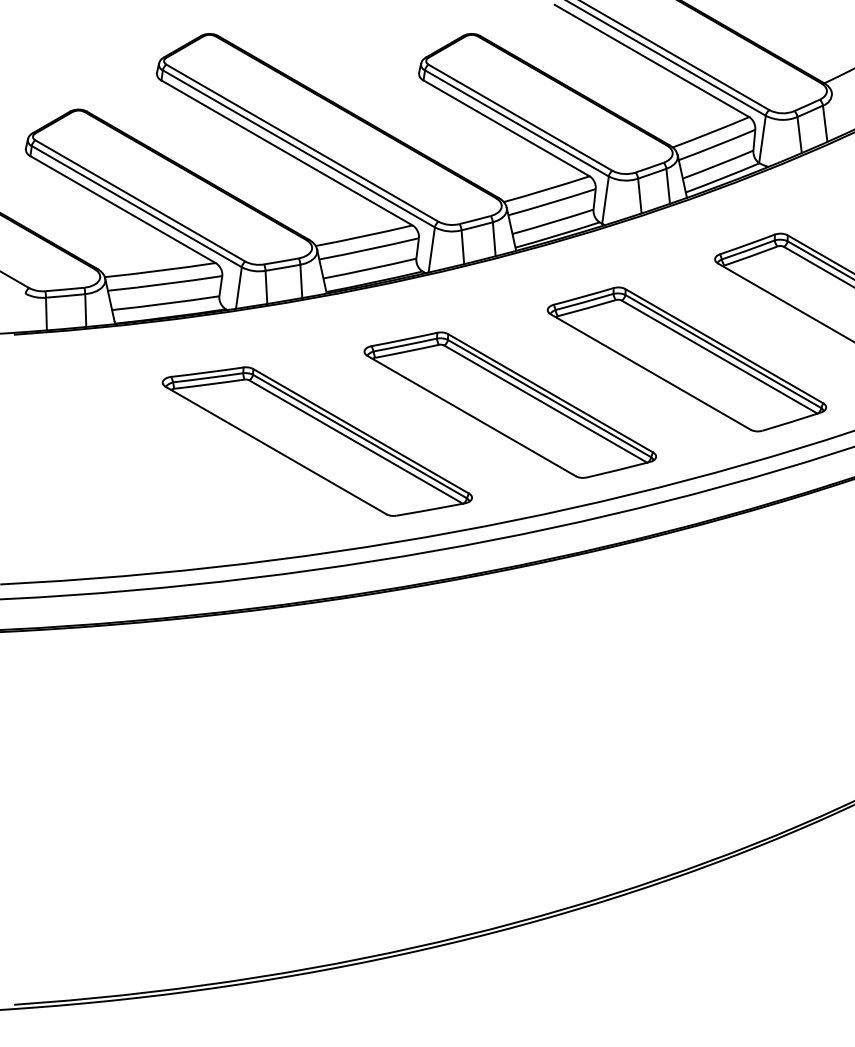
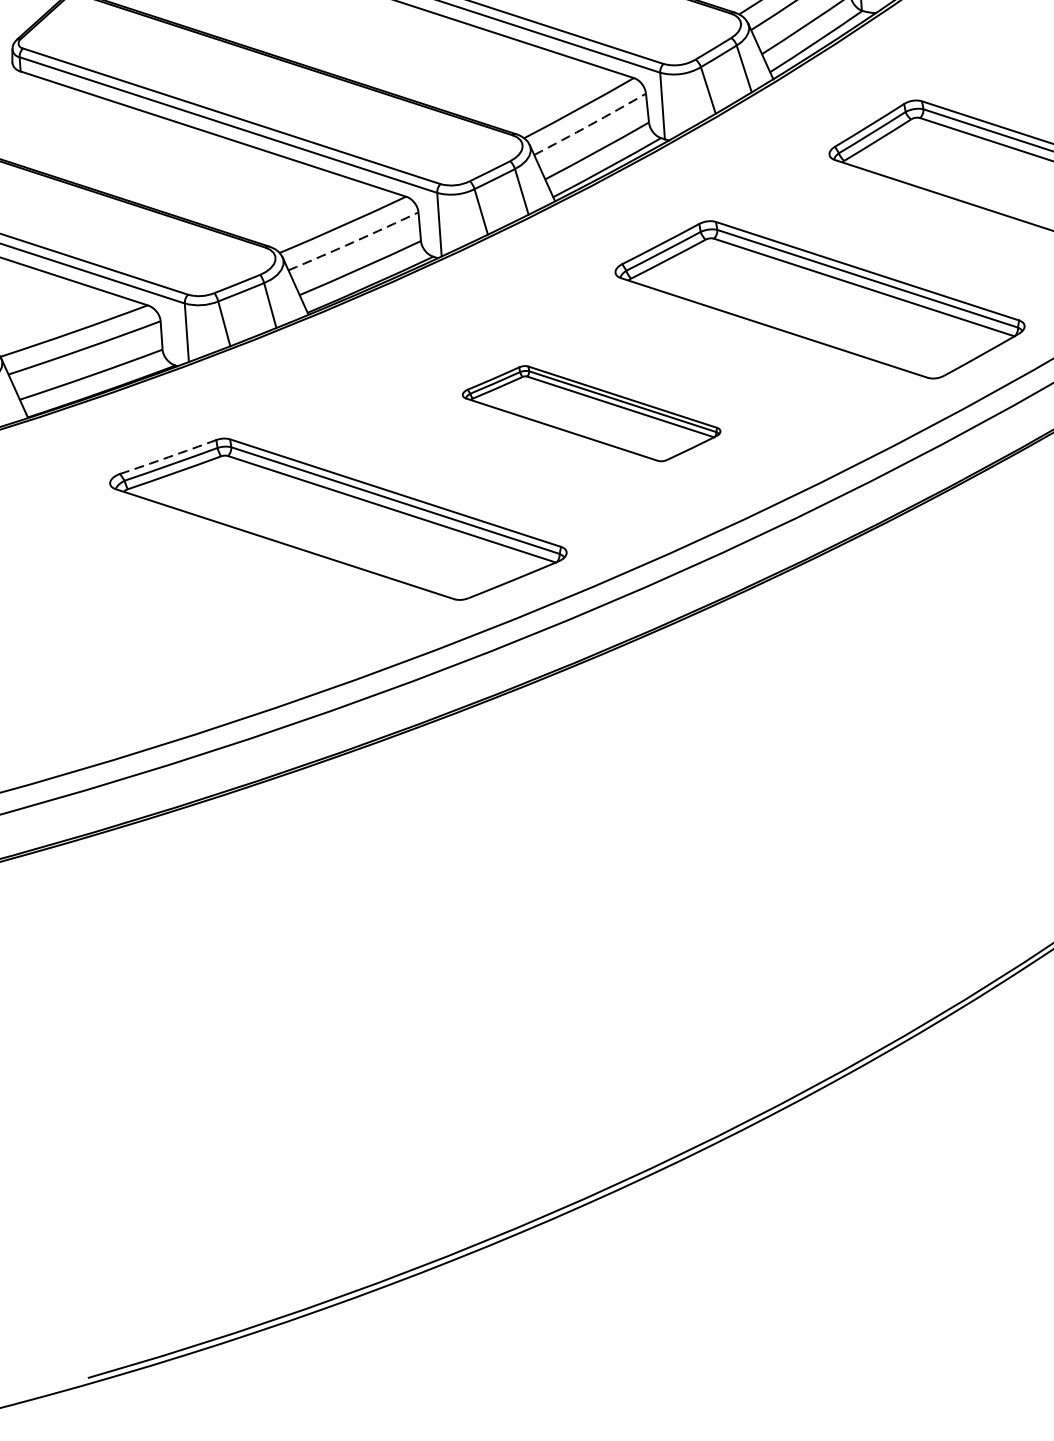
arc: (552, 202) -> (590, 124), solid -> dashed
arc: (369, 249) -> (354, 242), solid -> dashed
arc: (207, 372) -> (168, 457), solid -> dashed
part: (509, 404) -> (590, 413), size x0.6

